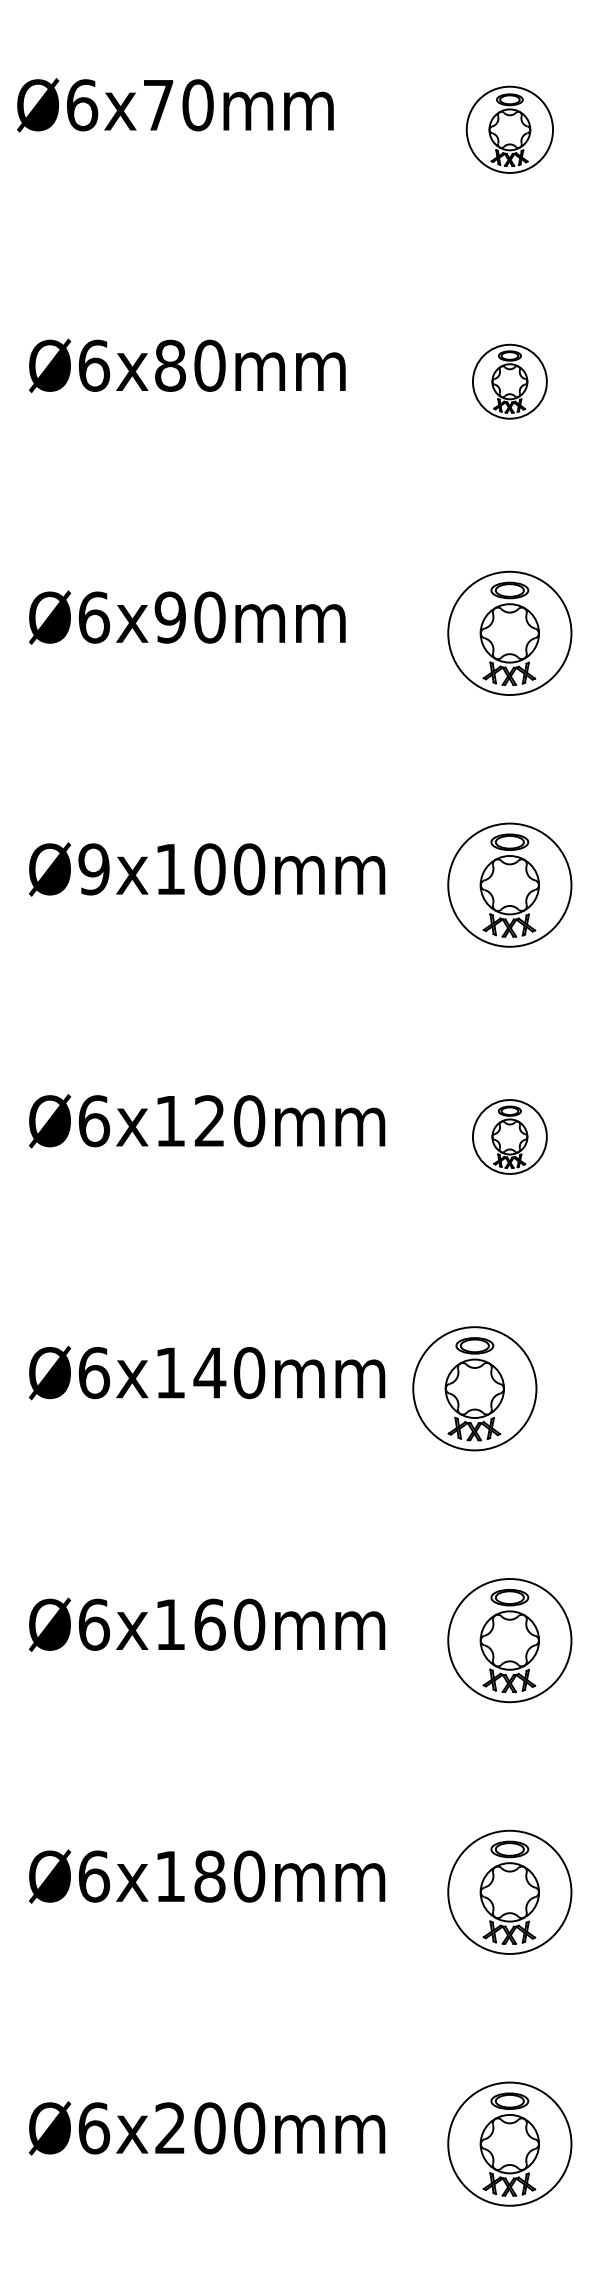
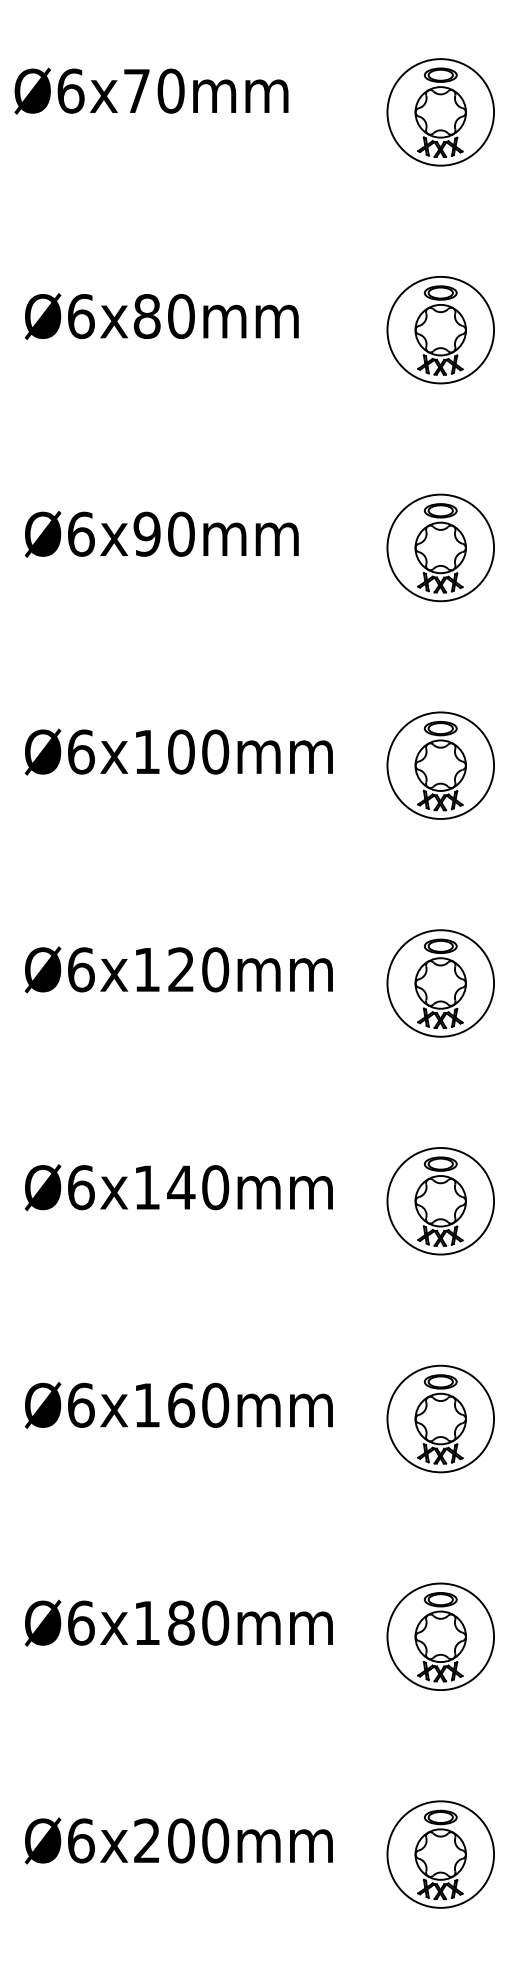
part: (509, 129) -> (440, 112), size x1.43
part: (509, 381) -> (440, 330), size x1.67
text: (94, 869) -> (81, 752), Ø9x100mm -> Ø6x100mm
part: (509, 1136) -> (440, 983), size x1.67
part: (474, 1388) -> (440, 1201), moved

